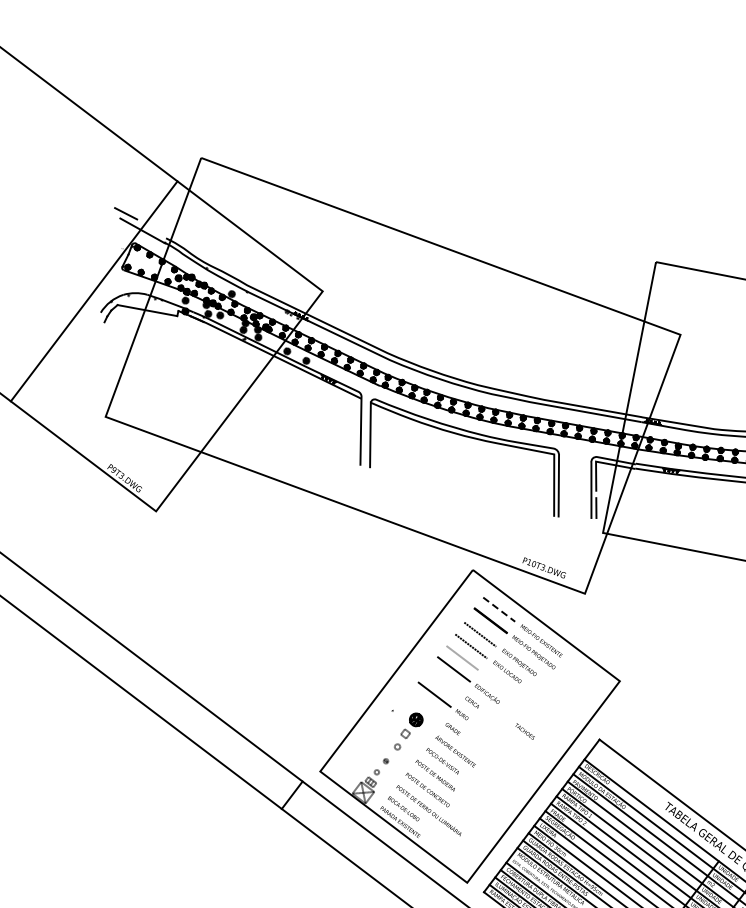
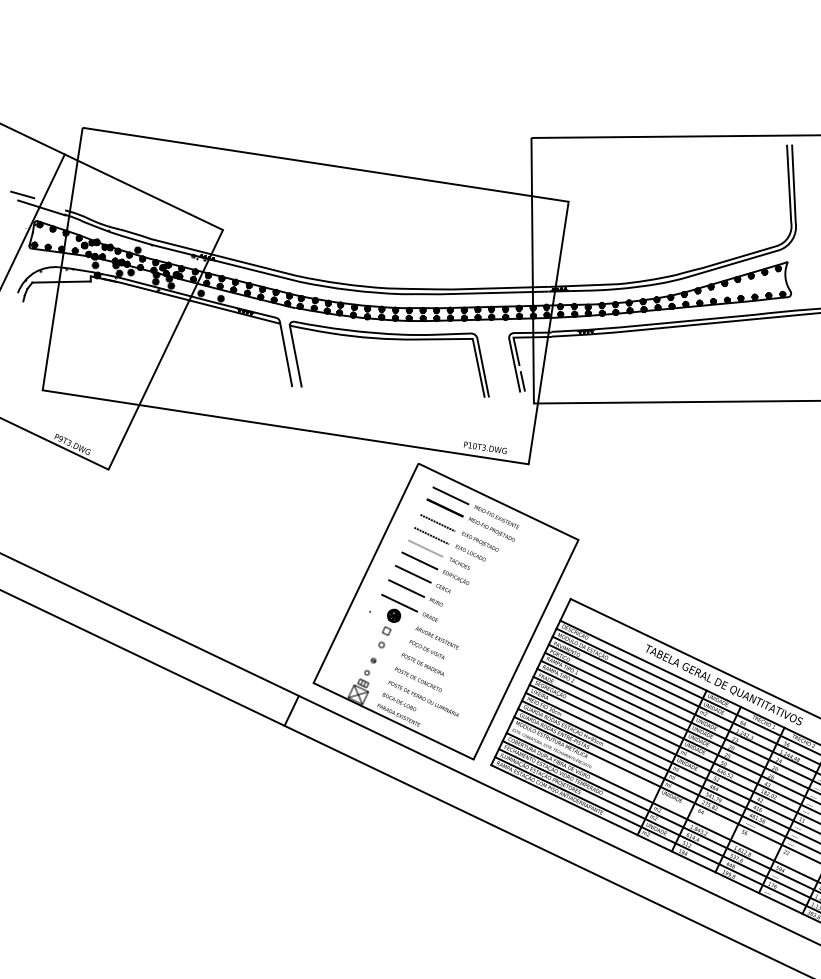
line: (499, 610) -> (451, 496), dashed -> solid
line: (443, 680) -> (412, 573), added
line: (424, 707) -> (399, 602), added
text: (525, 731) -> (460, 563), moved

